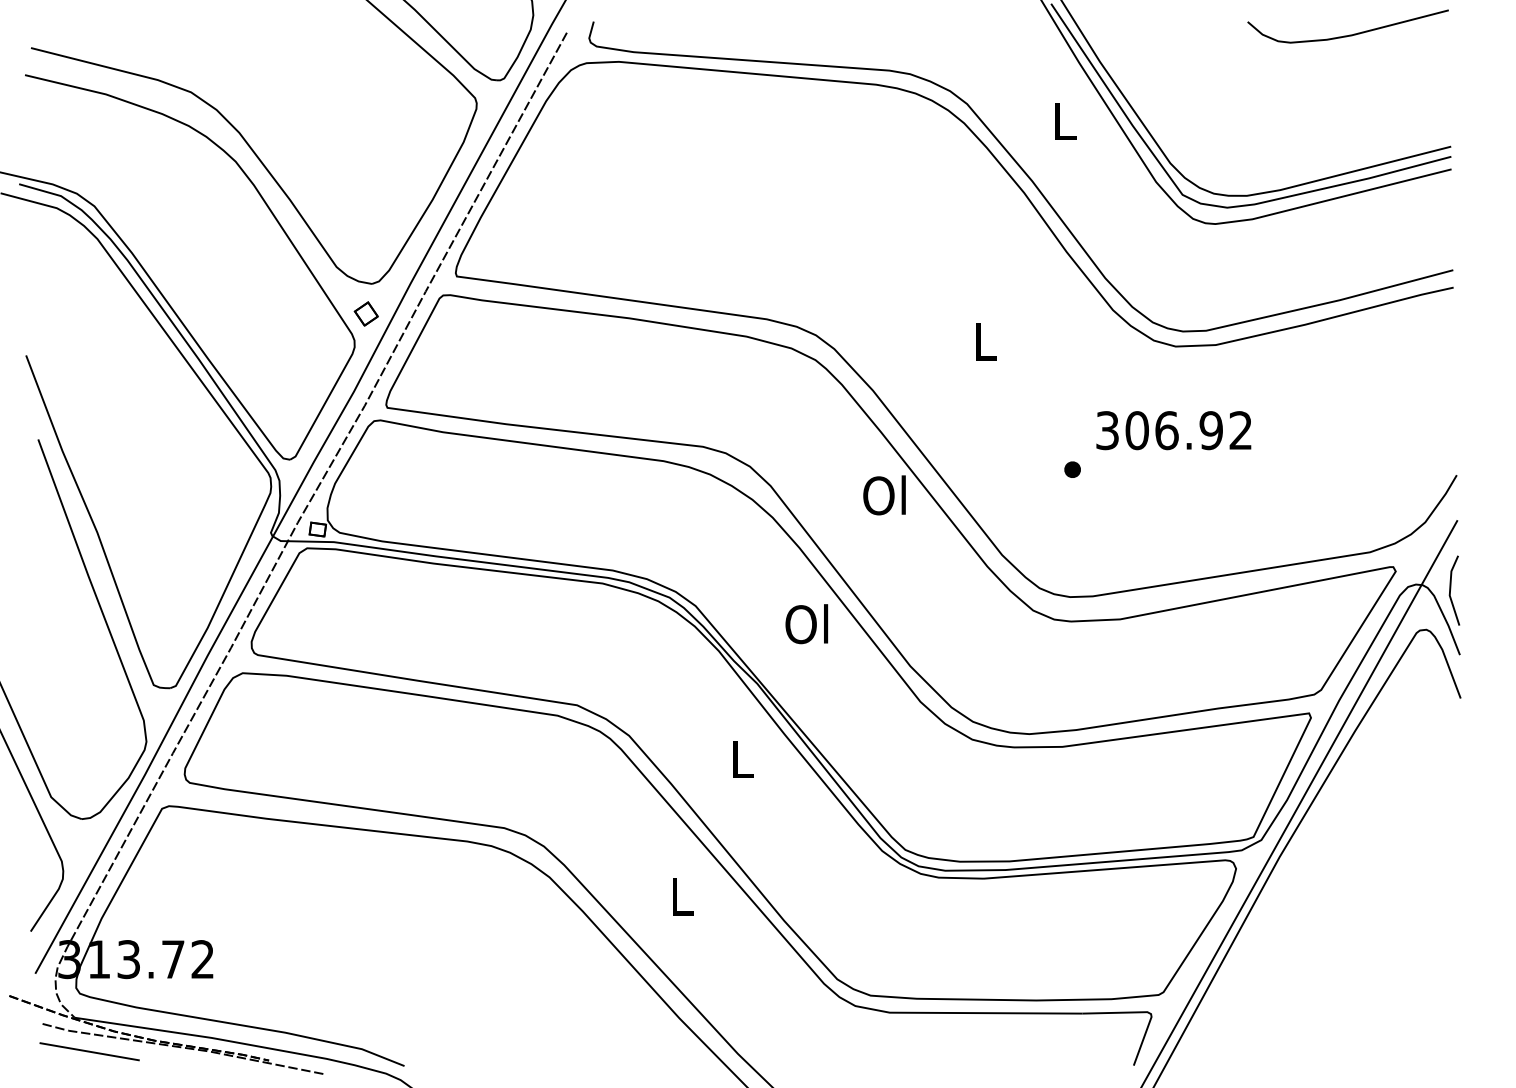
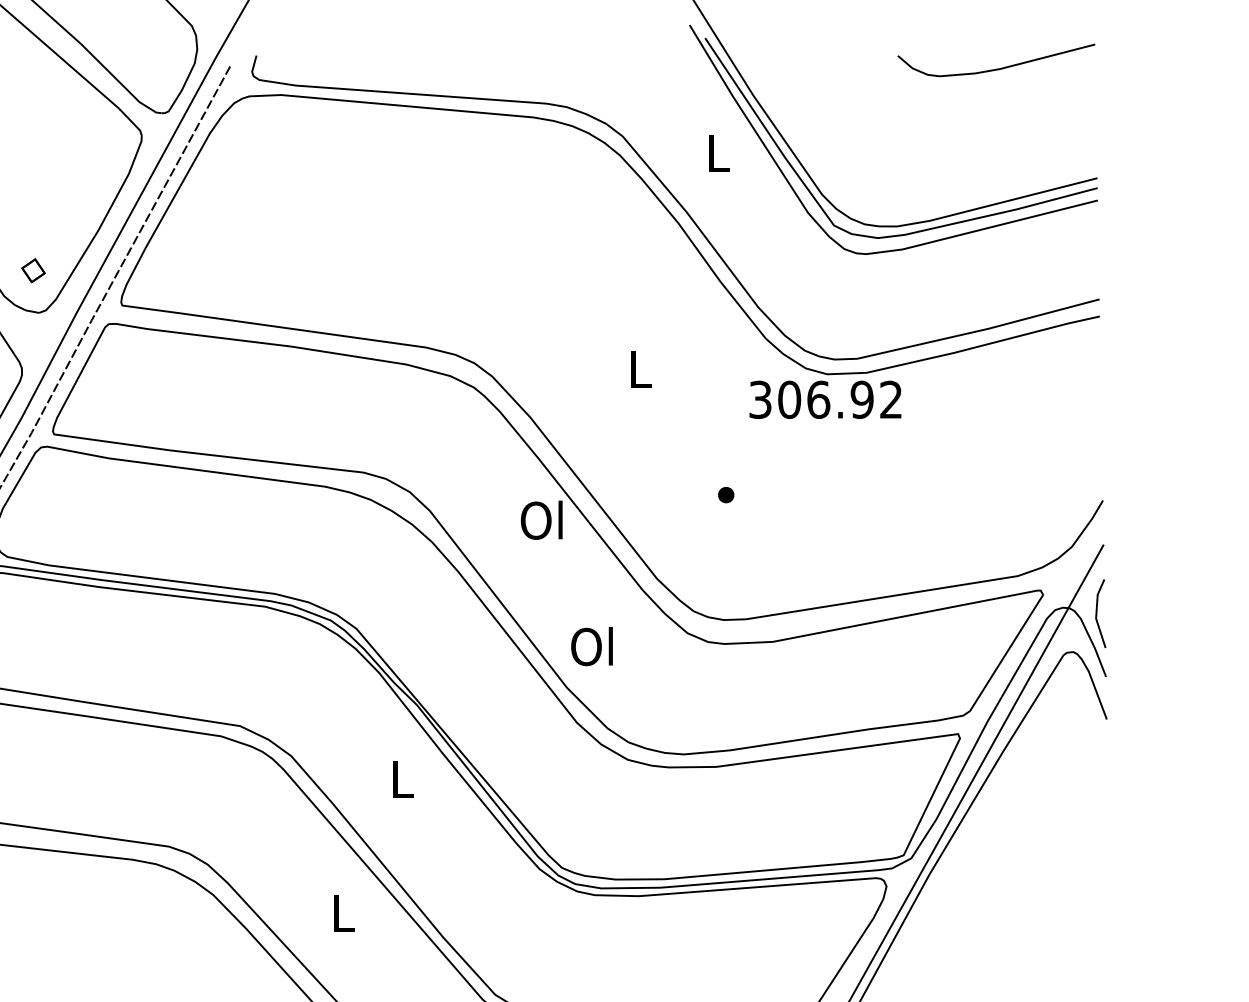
part: (365, 313) -> (32, 270), moved
text: (1173, 430) -> (825, 399), moved
text: (806, 624) -> (591, 646), moved

